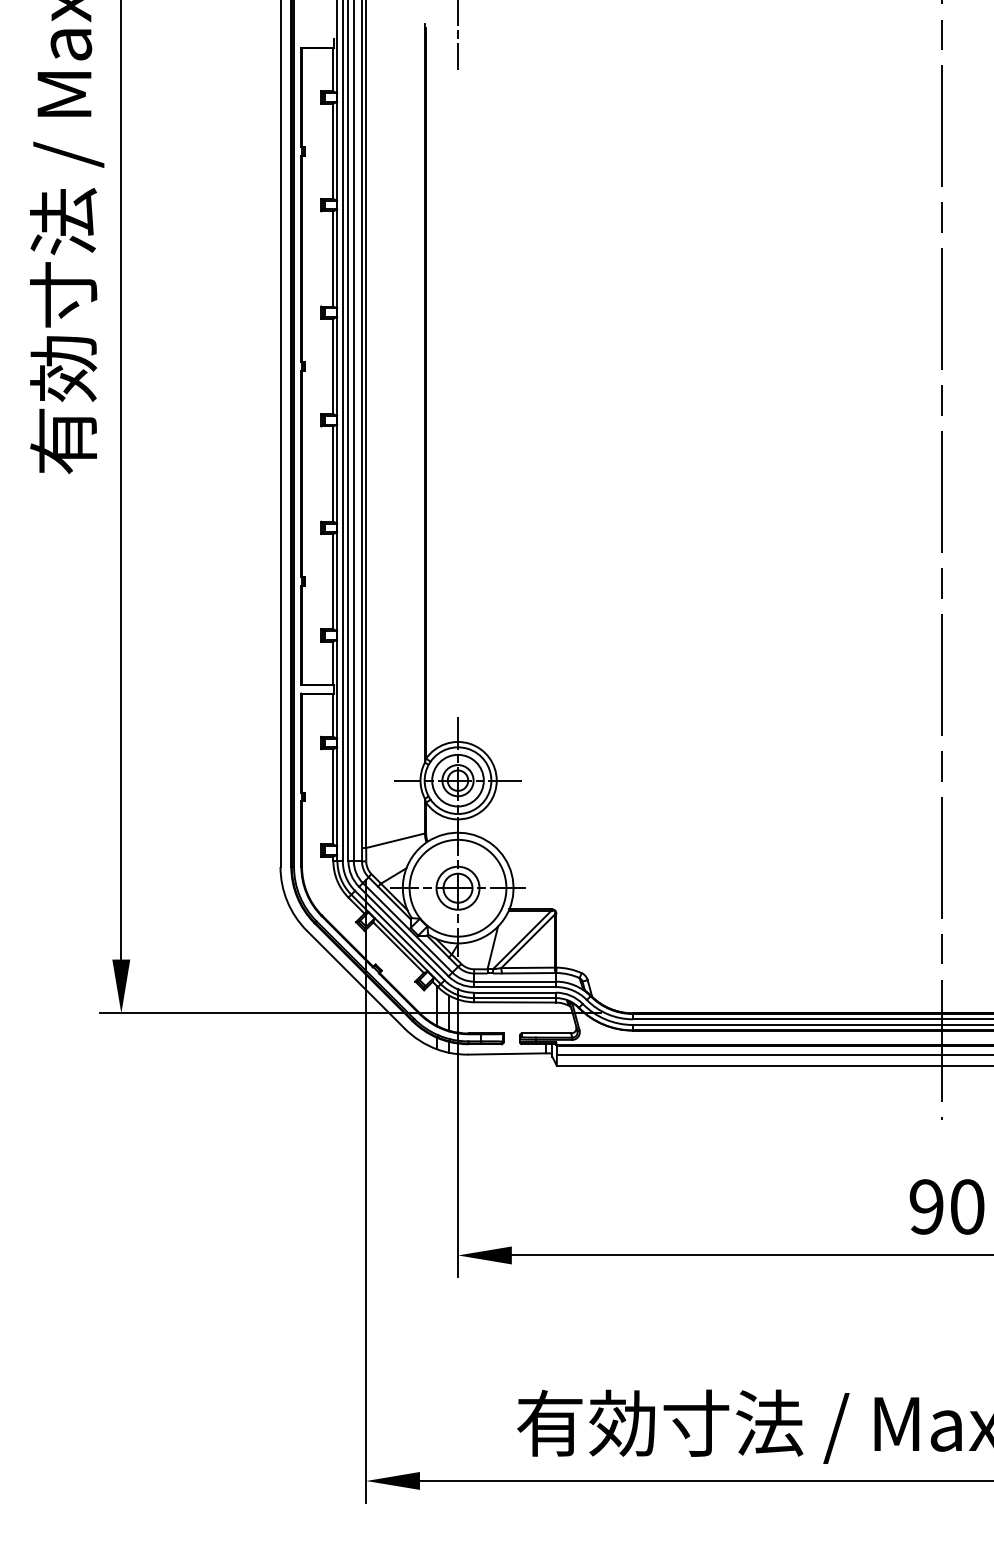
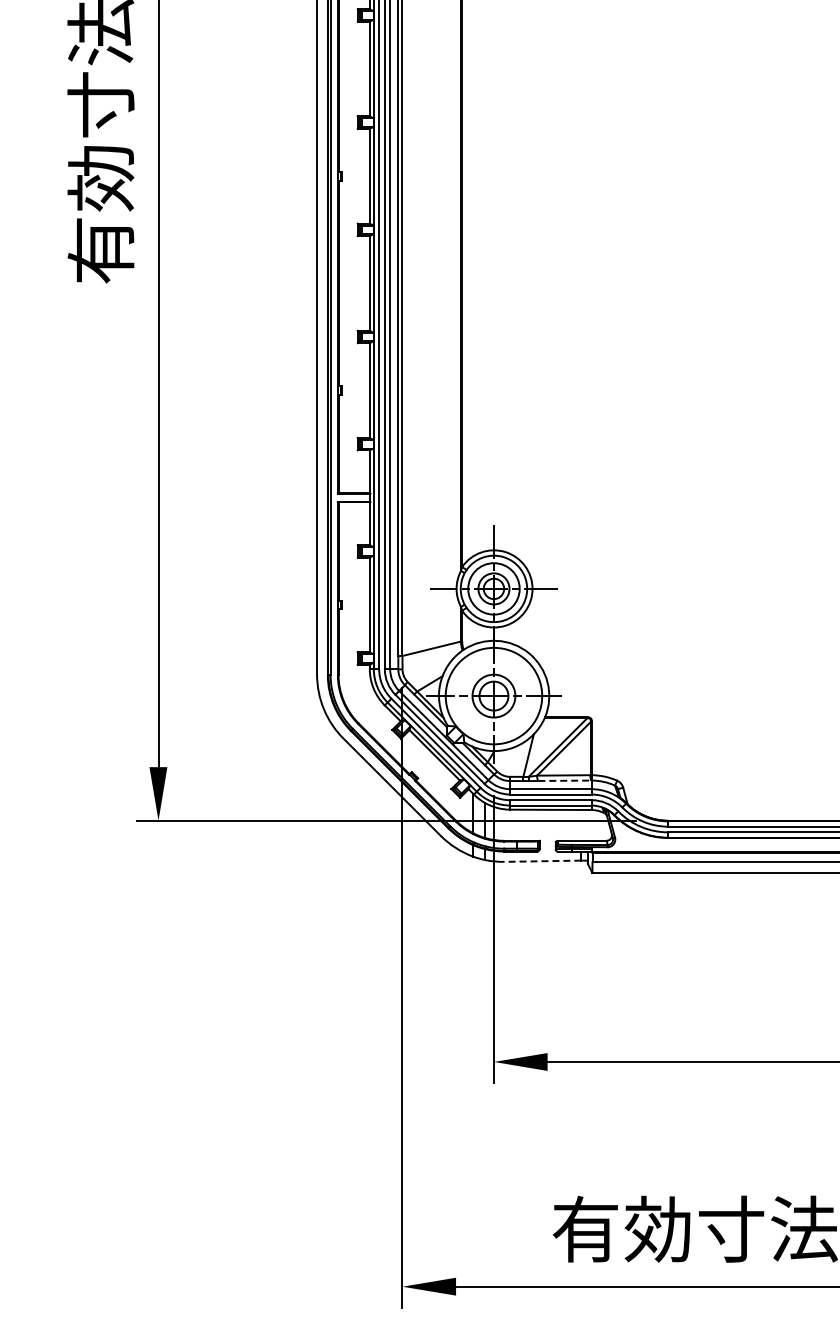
line: (529, 973) -> (565, 781), solid -> dashed
line: (507, 1053) -> (543, 860), solid -> dashed

